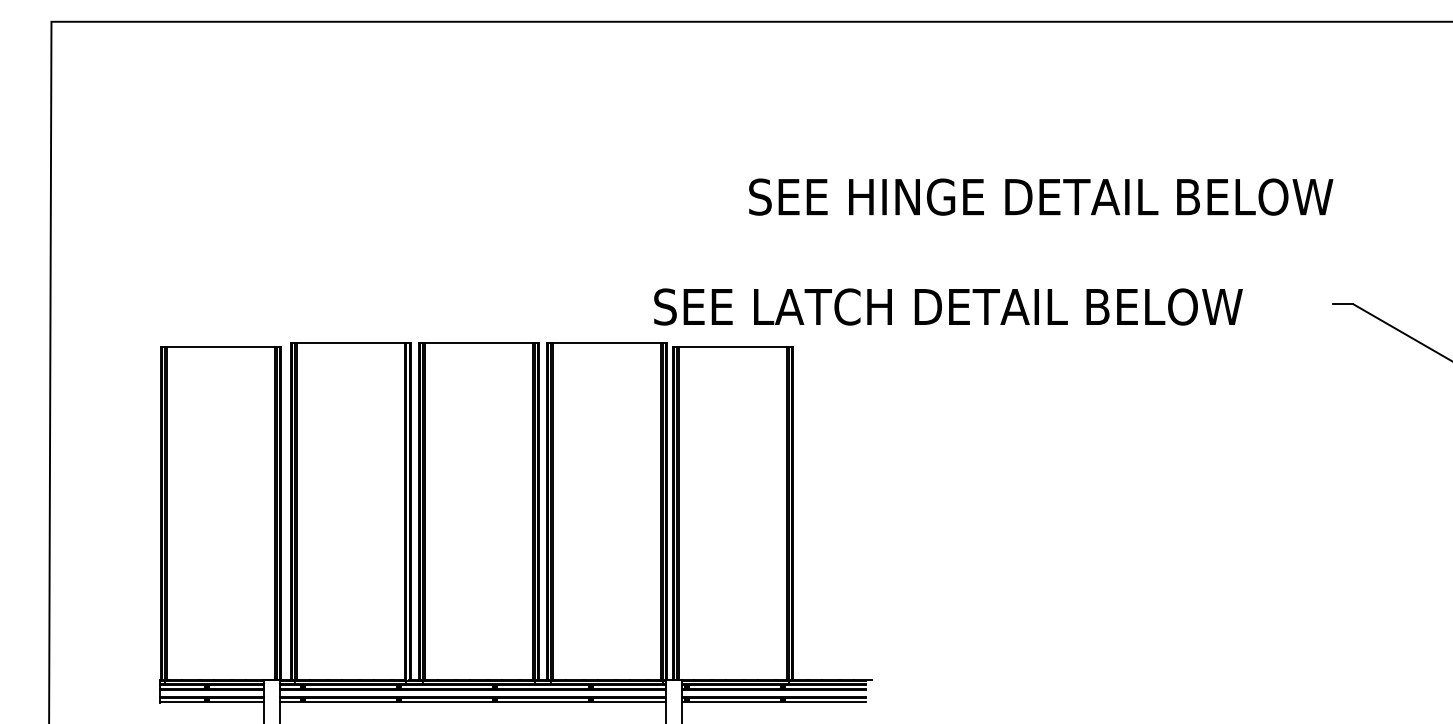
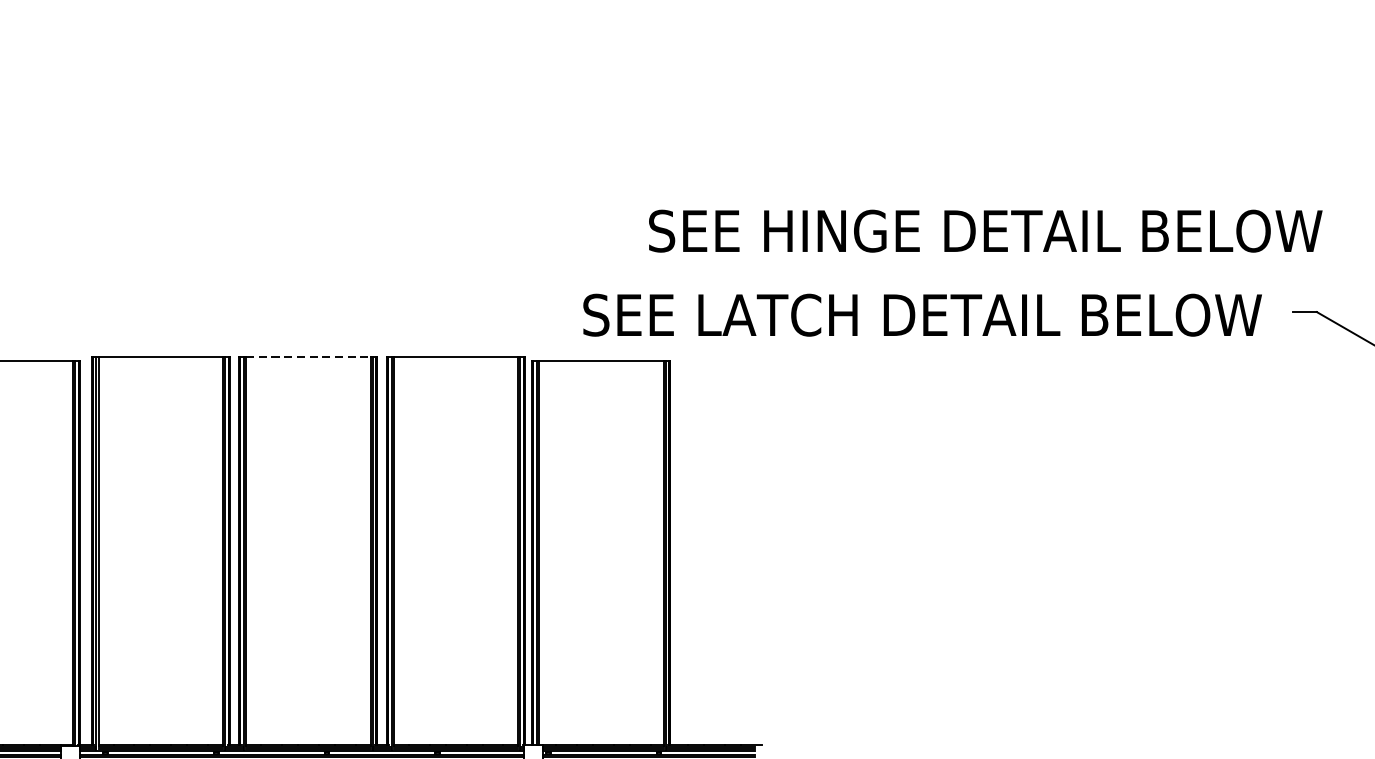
text: (1041, 196) -> (986, 230), moved
text: (948, 306) -> (922, 314), moved
line: (479, 342) -> (309, 356), solid -> dashed

